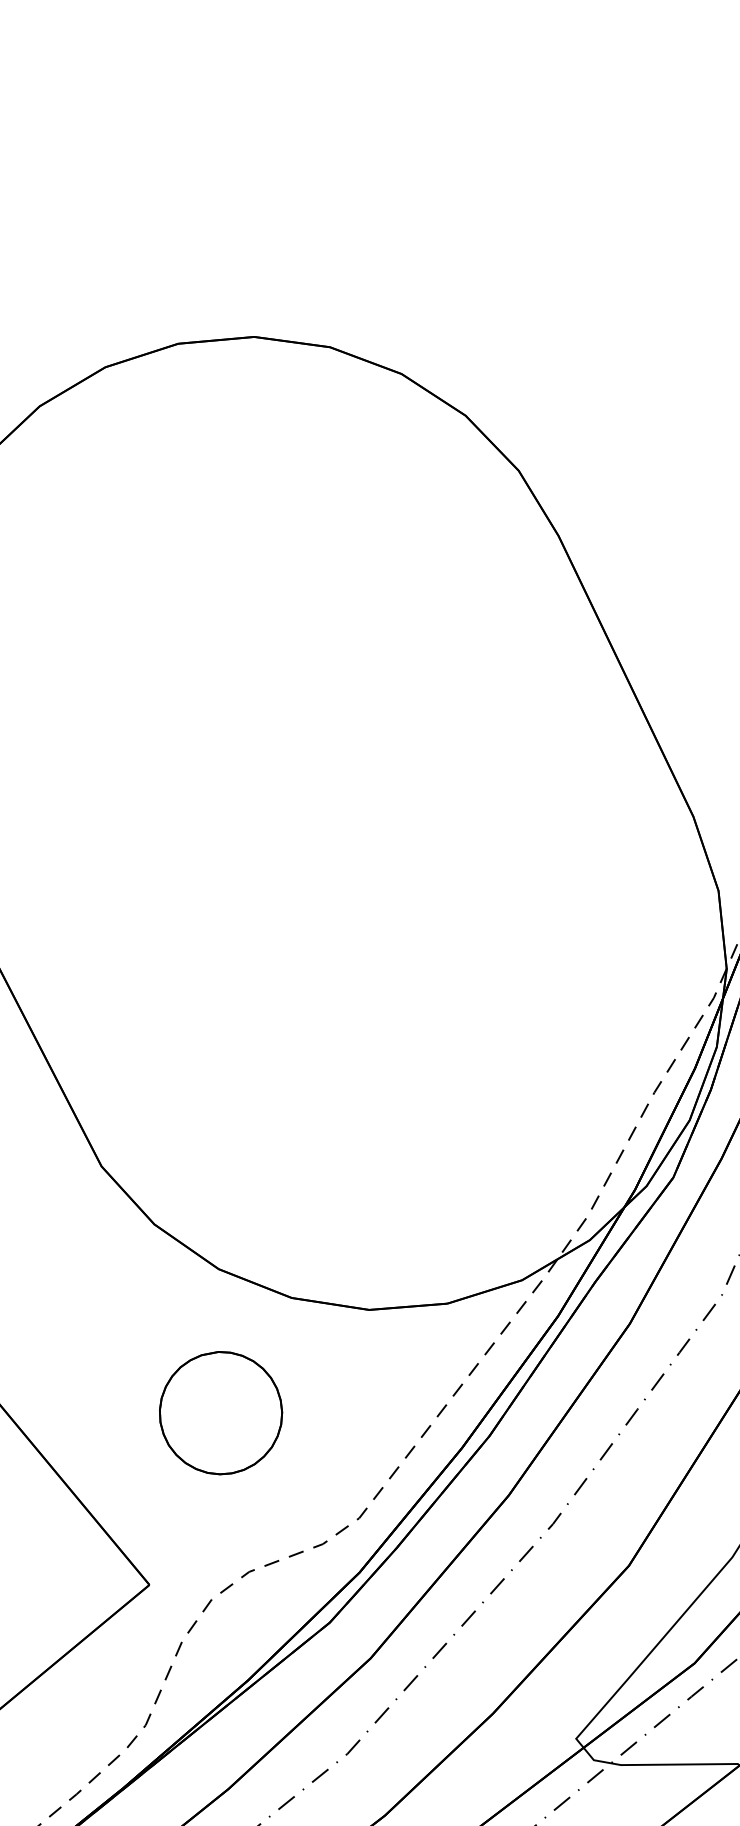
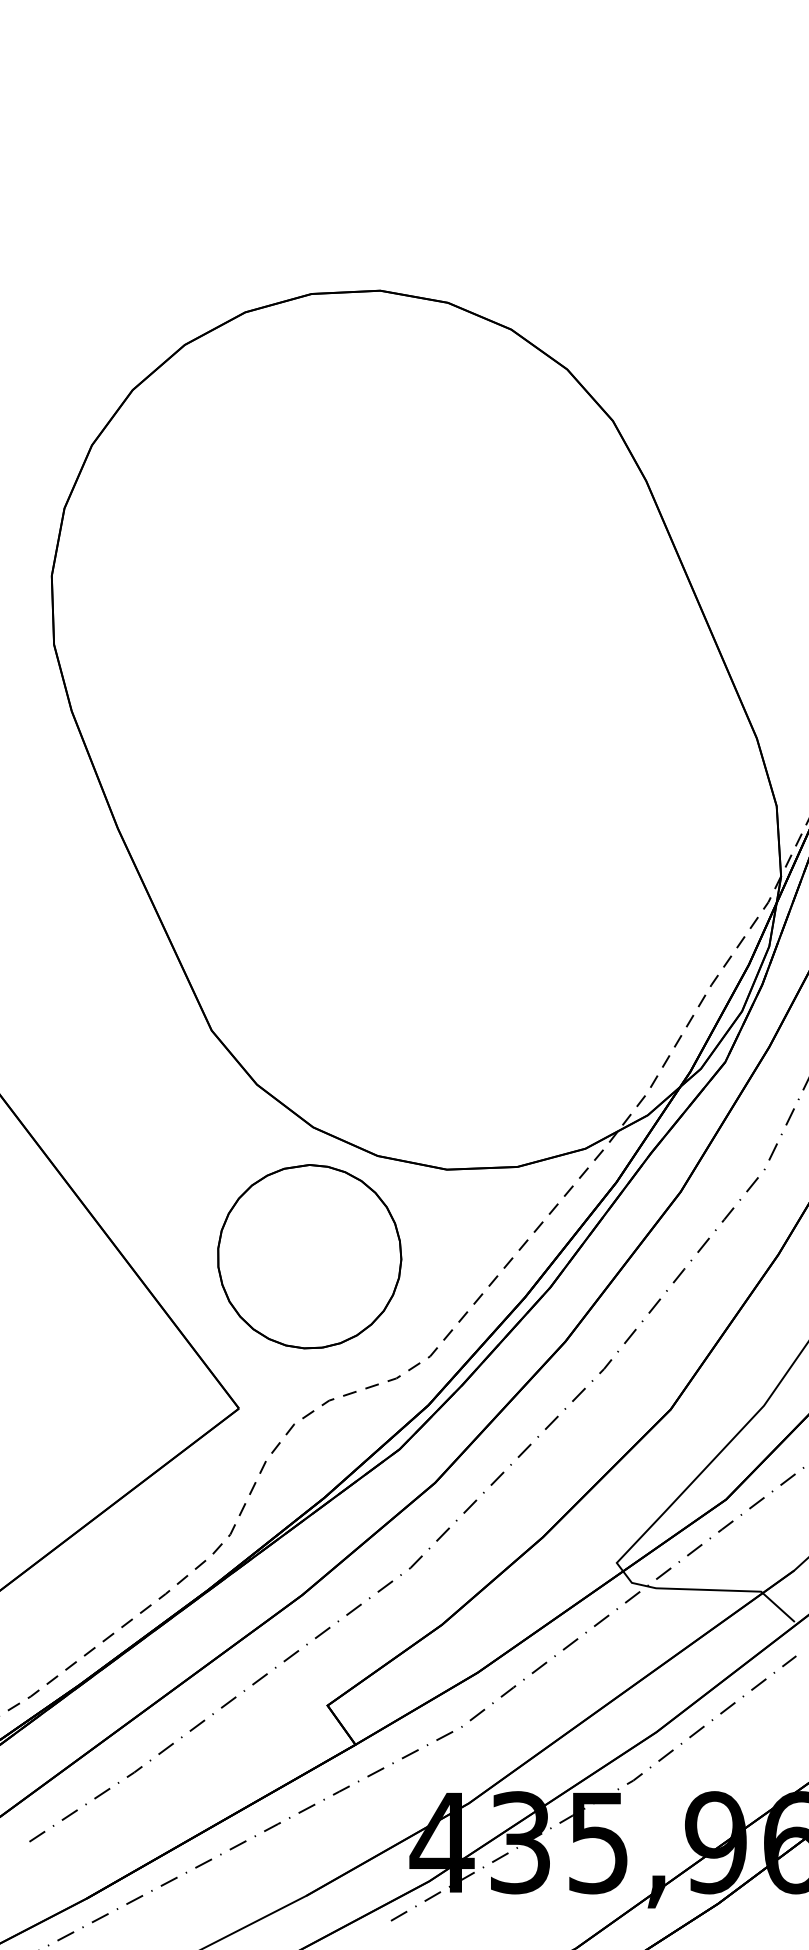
part: (220, 1412) -> (309, 1256), size x1.67

